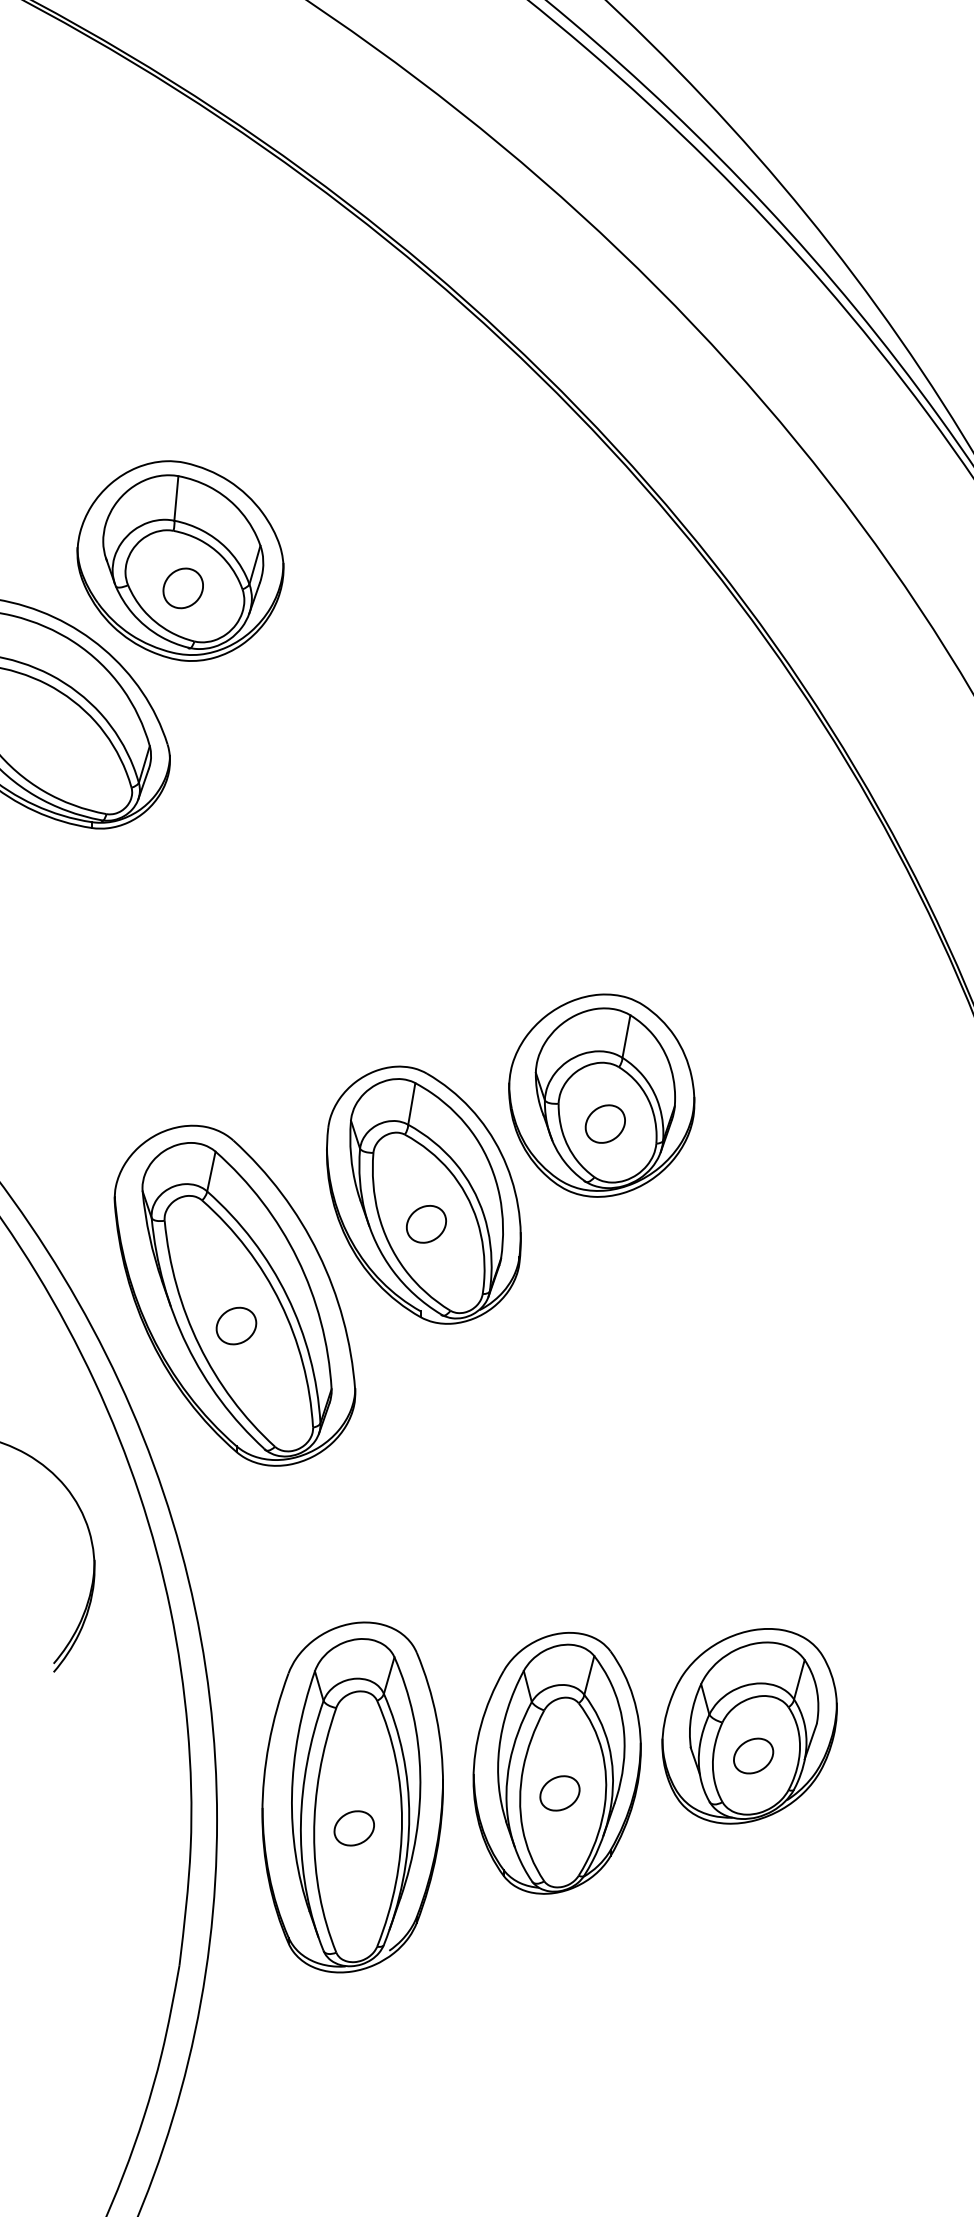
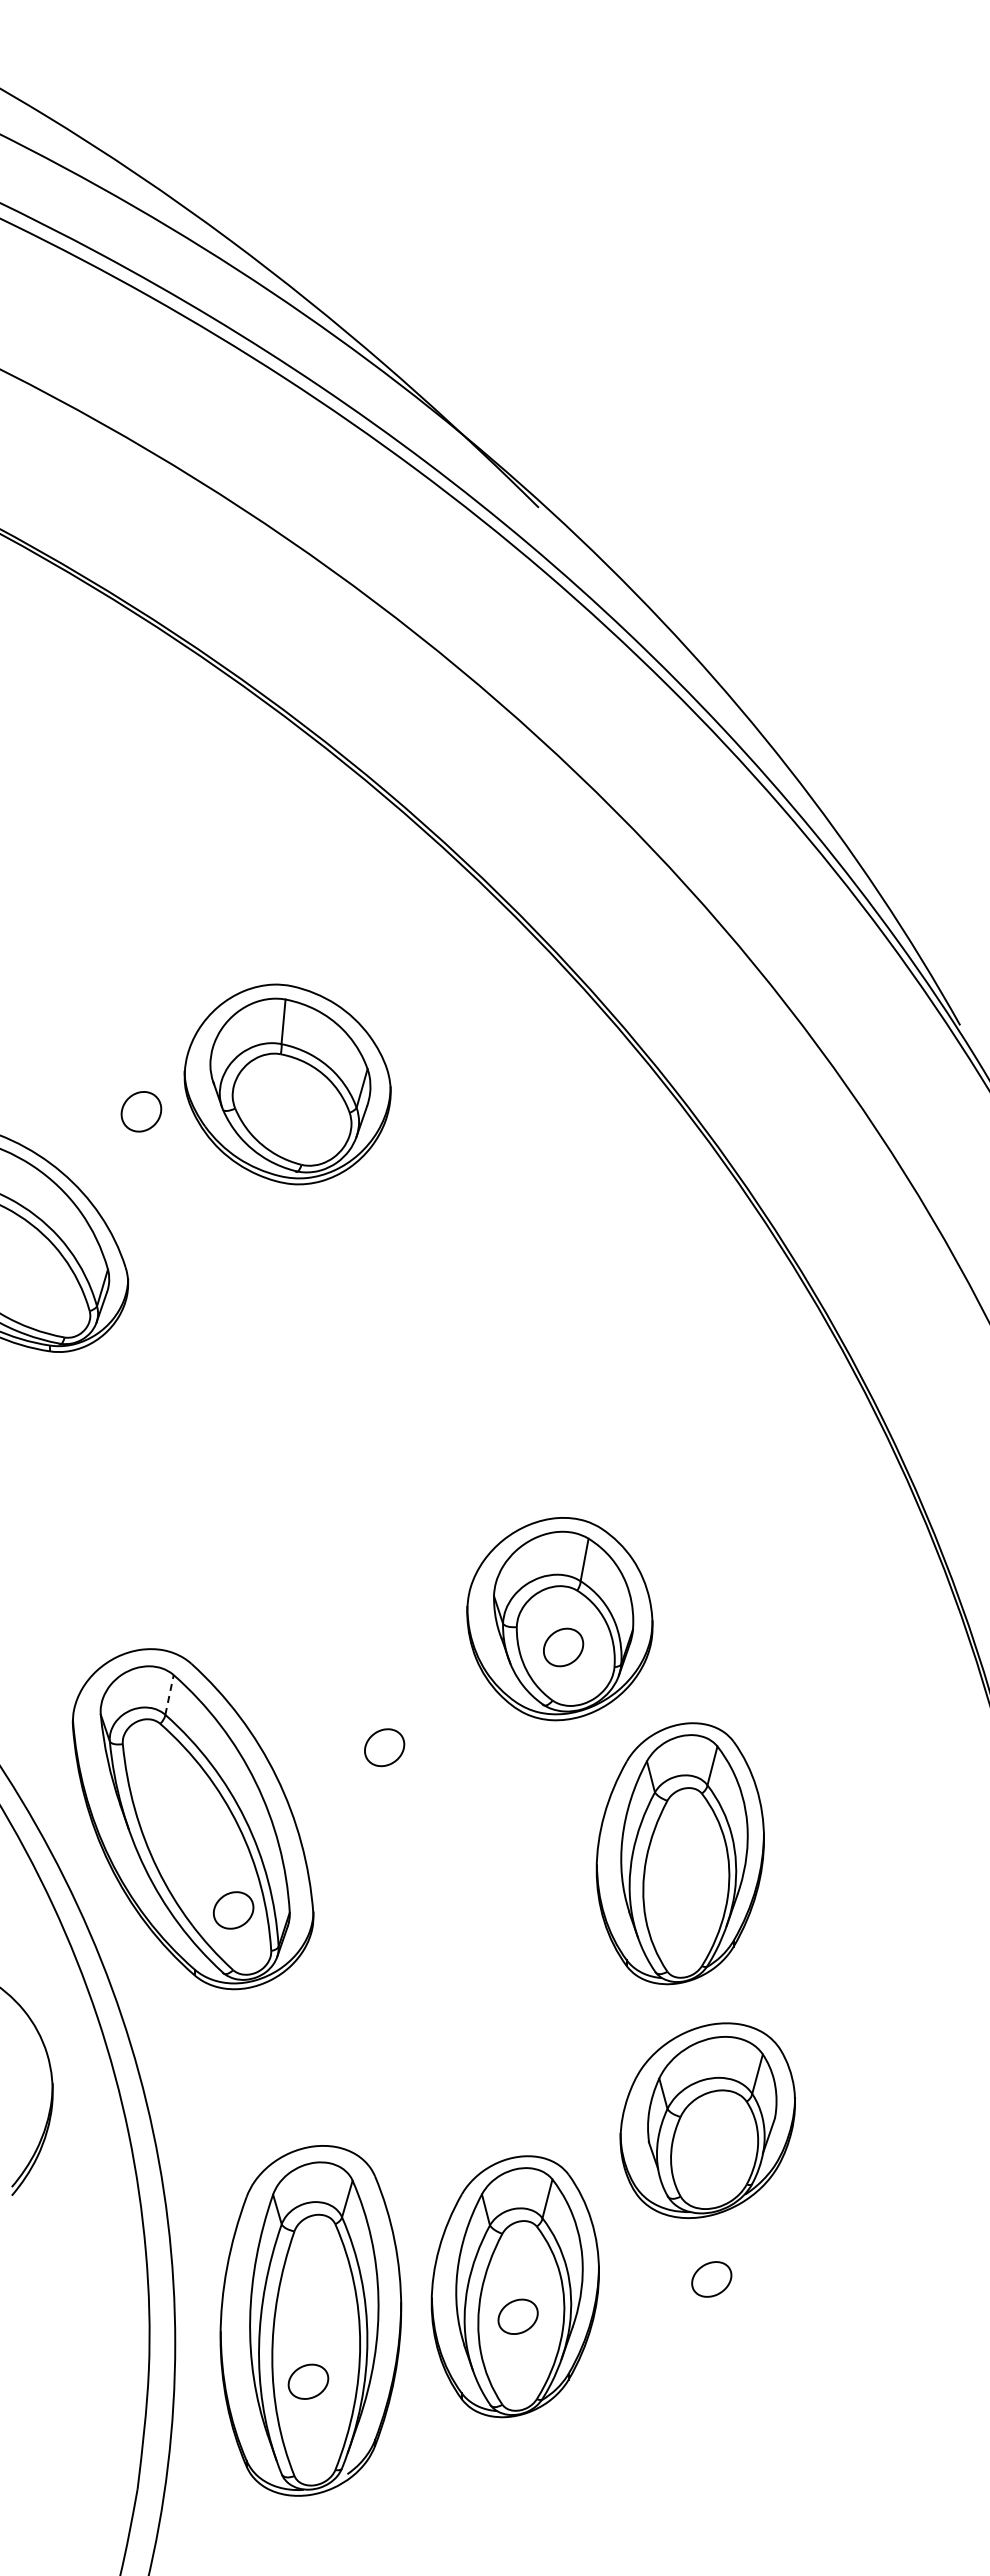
part: (180, 561) -> (287, 1084), moved
line: (211, 1171) -> (169, 1694), solid -> dashed
part: (423, 1195) -> (381, 1718), removed
part: (236, 1326) -> (233, 1910), moved
part: (721, 1330) -> (679, 1853), added
part: (749, 1726) -> (707, 2120), moved
part: (354, 1828) -> (308, 2381), moved

